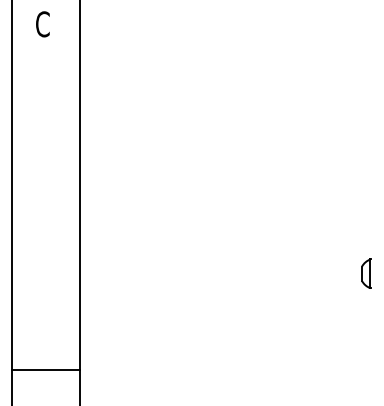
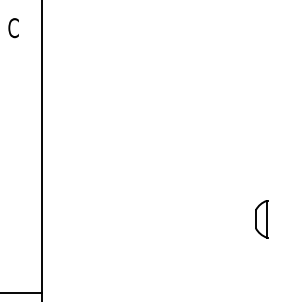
part: (366, 273) -> (261, 219), size x1.67

